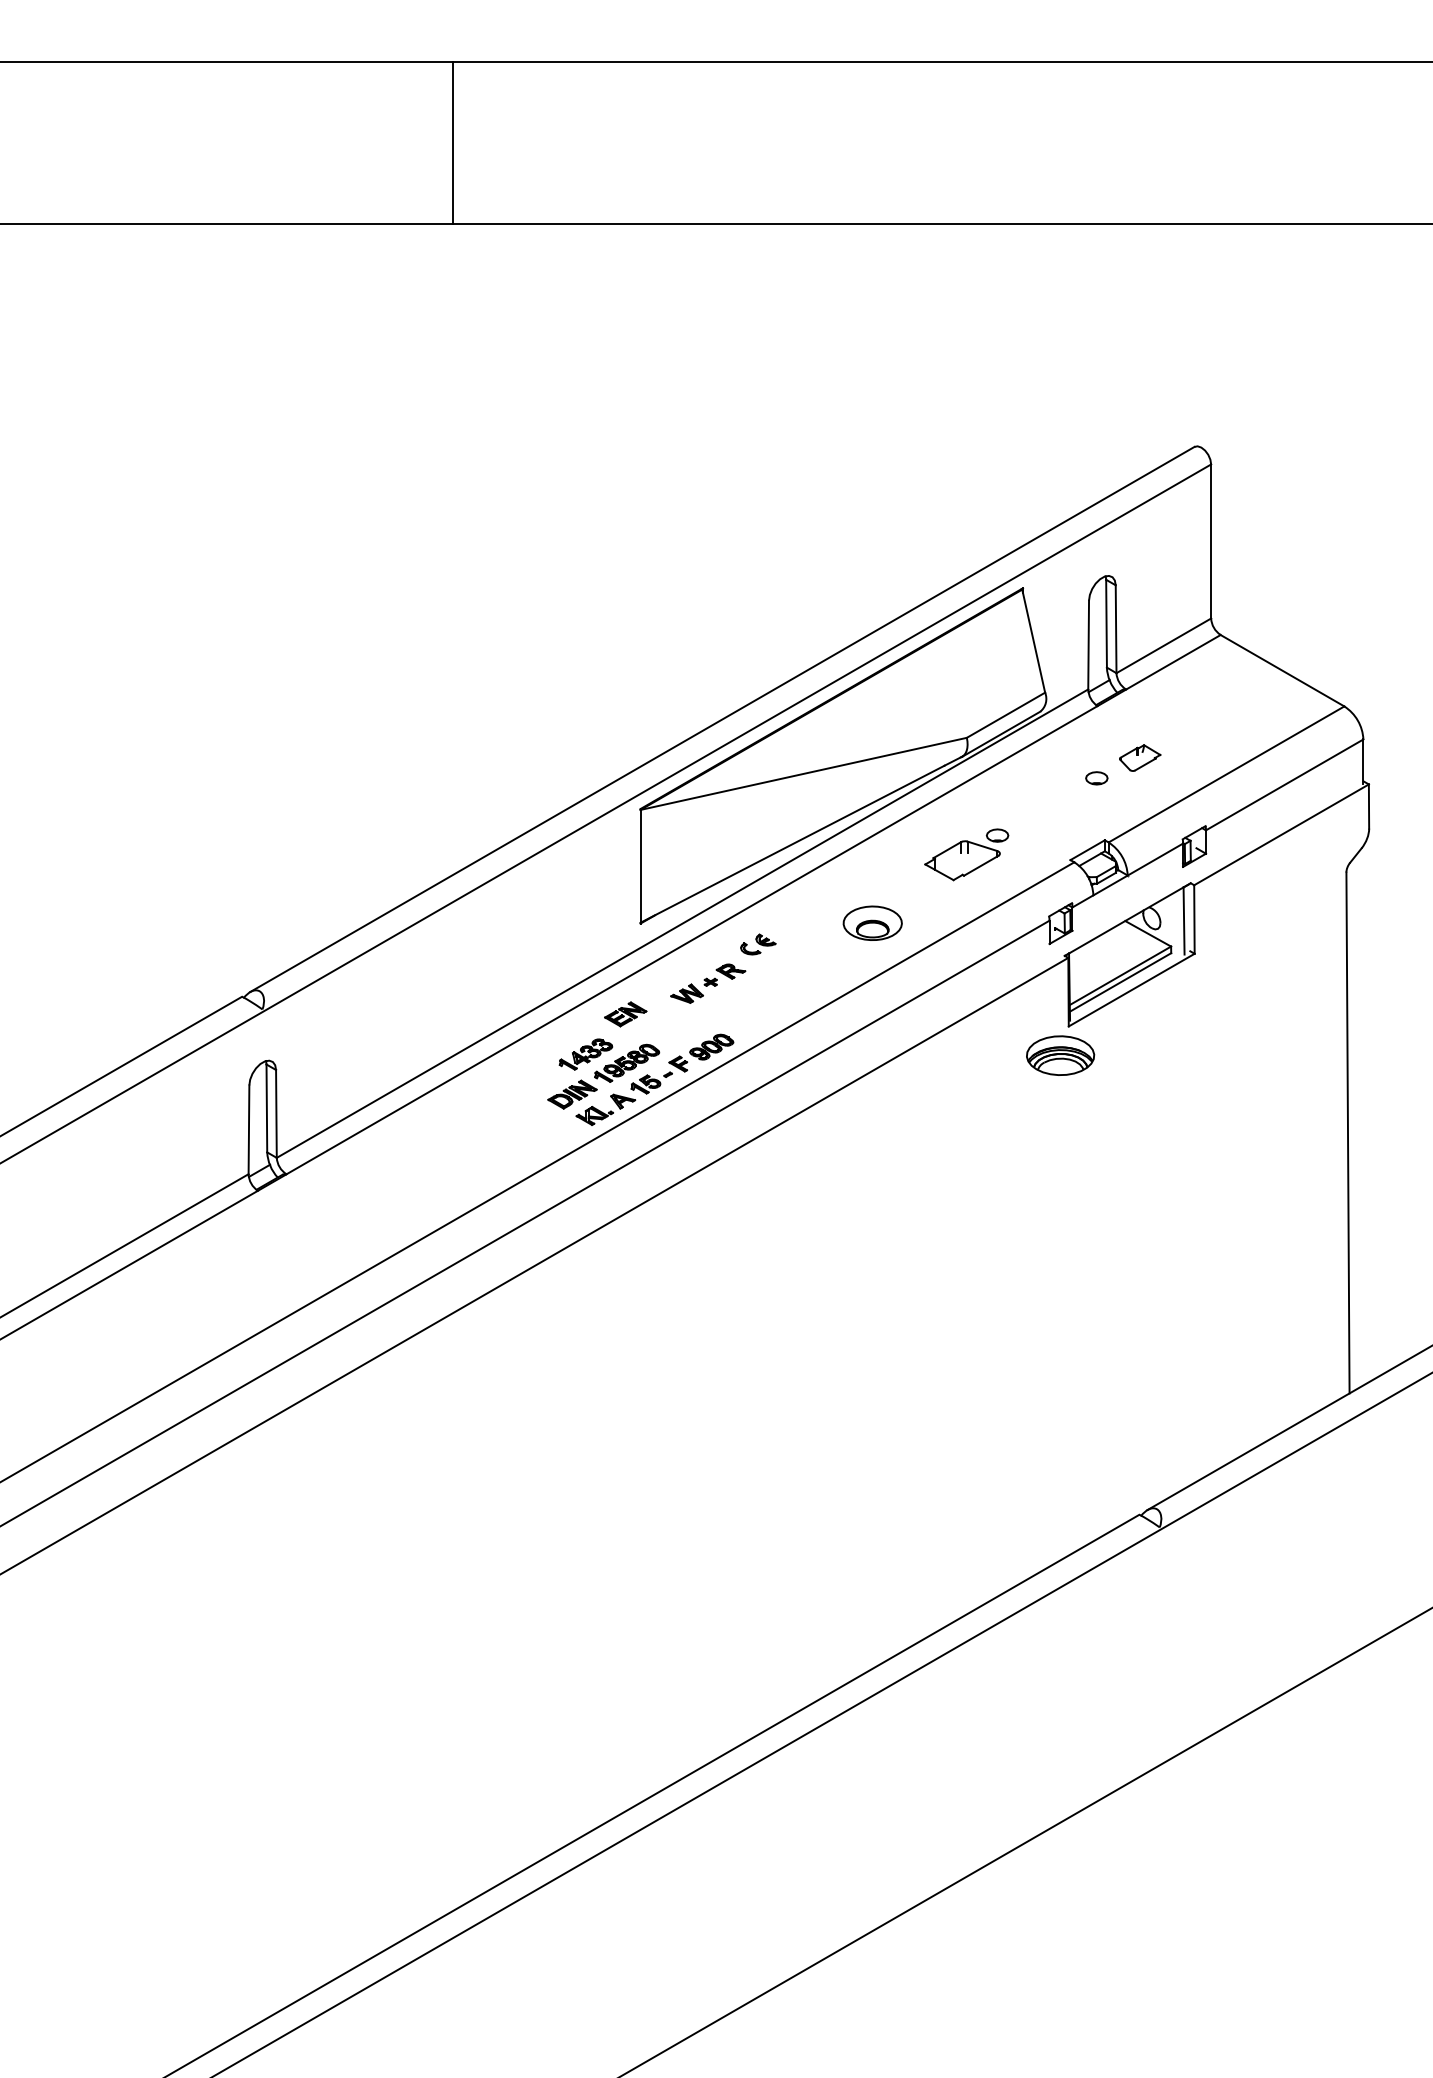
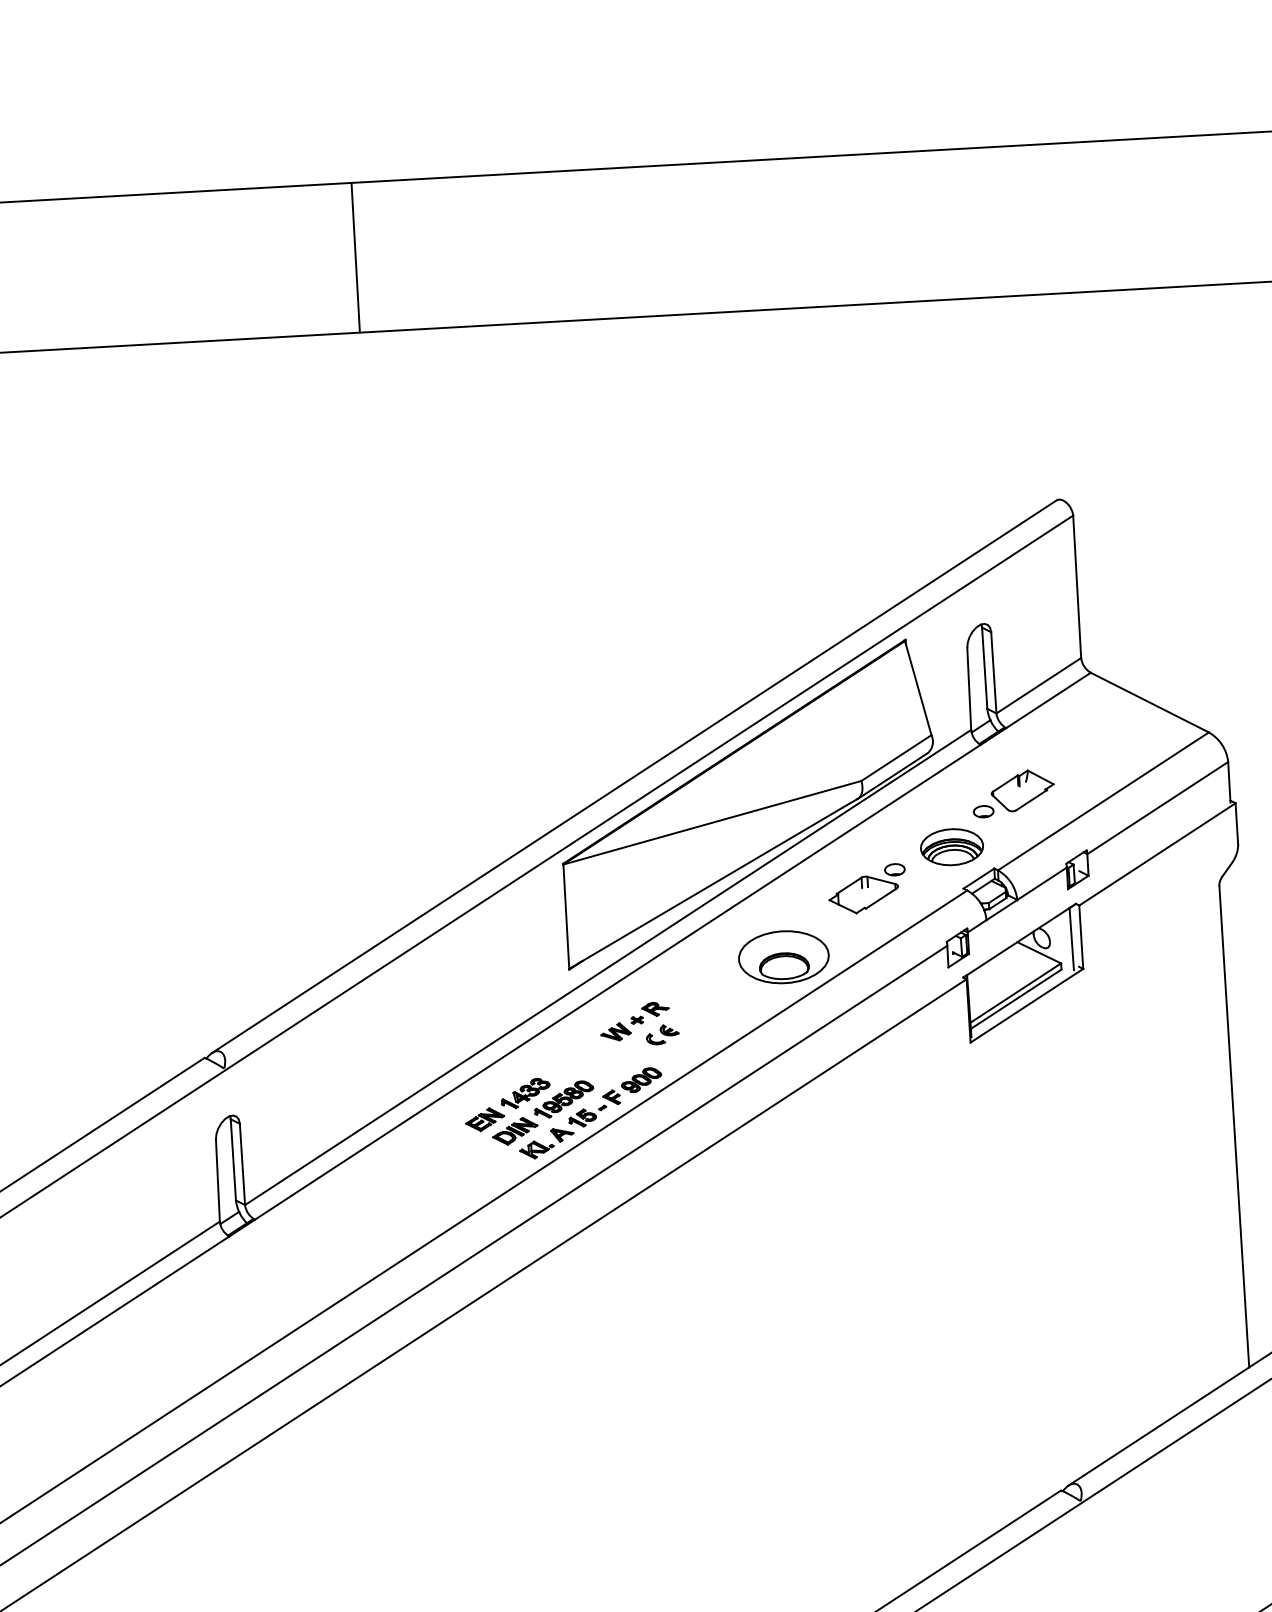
part: (1139, 757) -> (1022, 790), size x1.67
part: (872, 923) -> (783, 957), size x1.67
part: (758, 944) -> (662, 1034), moved
part: (625, 1014) -> (484, 1119), moved
part: (1060, 1055) -> (951, 847), moved

